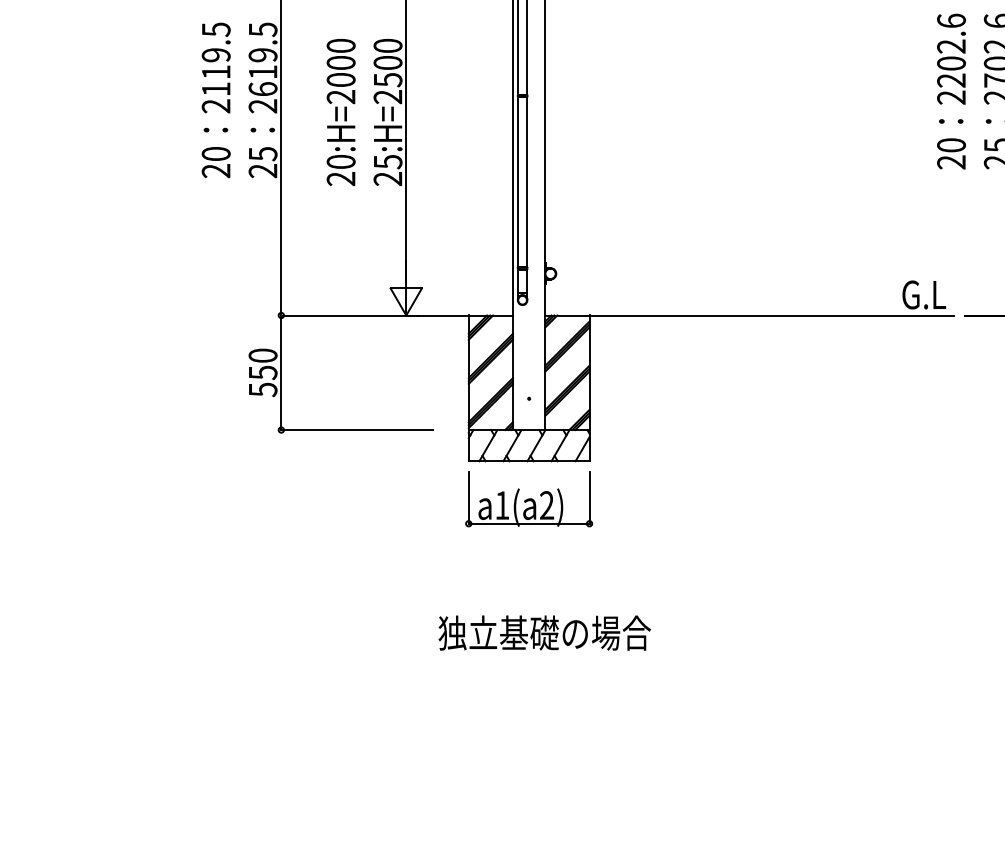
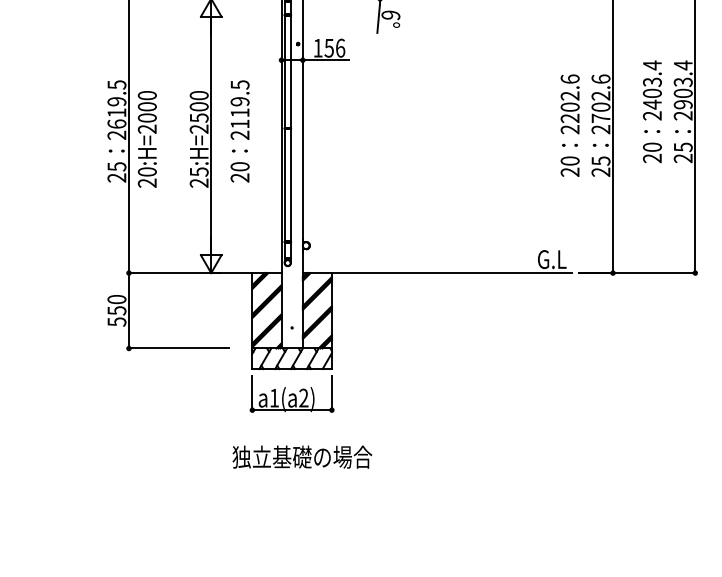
text: (215, 100) -> (239, 131), moved
text: (339, 112) -> (146, 139), moved
text: (544, 632) -> (302, 456), moved

